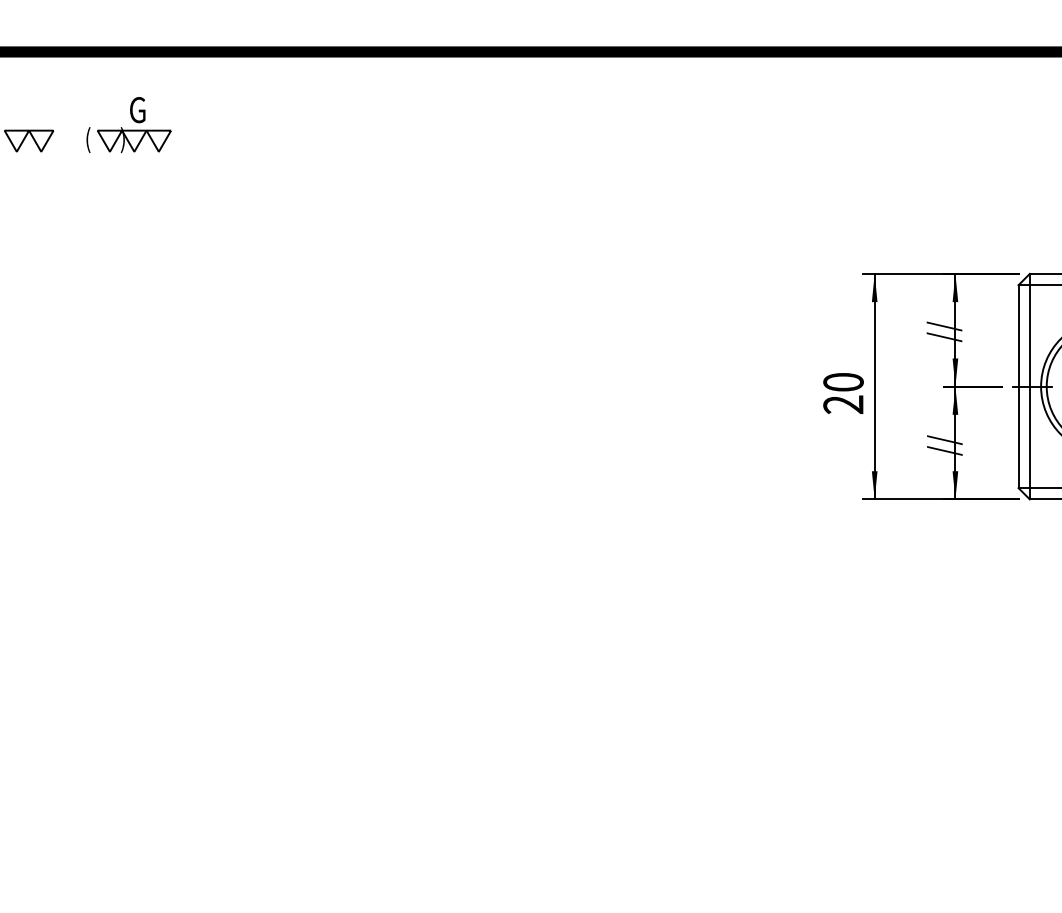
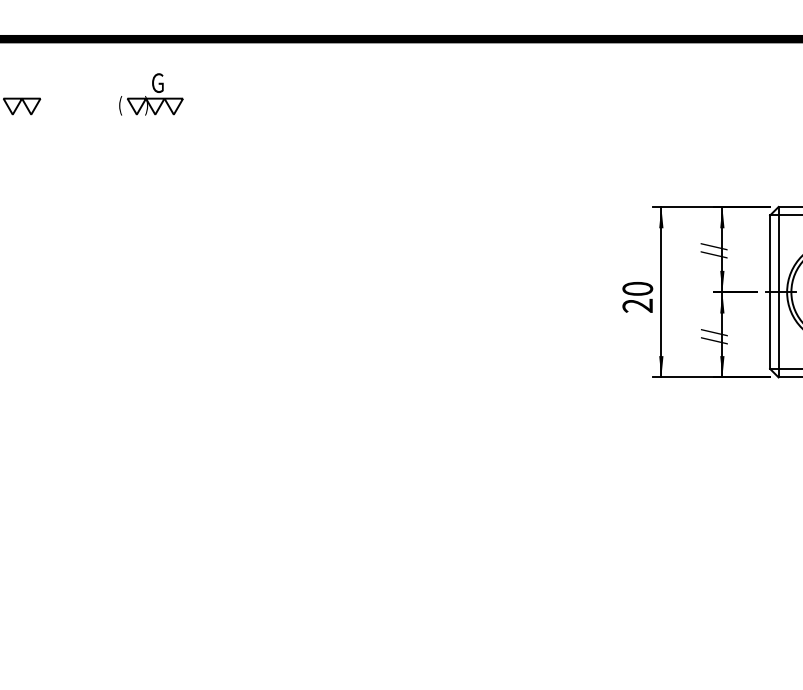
part: (128, 125) -> (150, 94), moved

